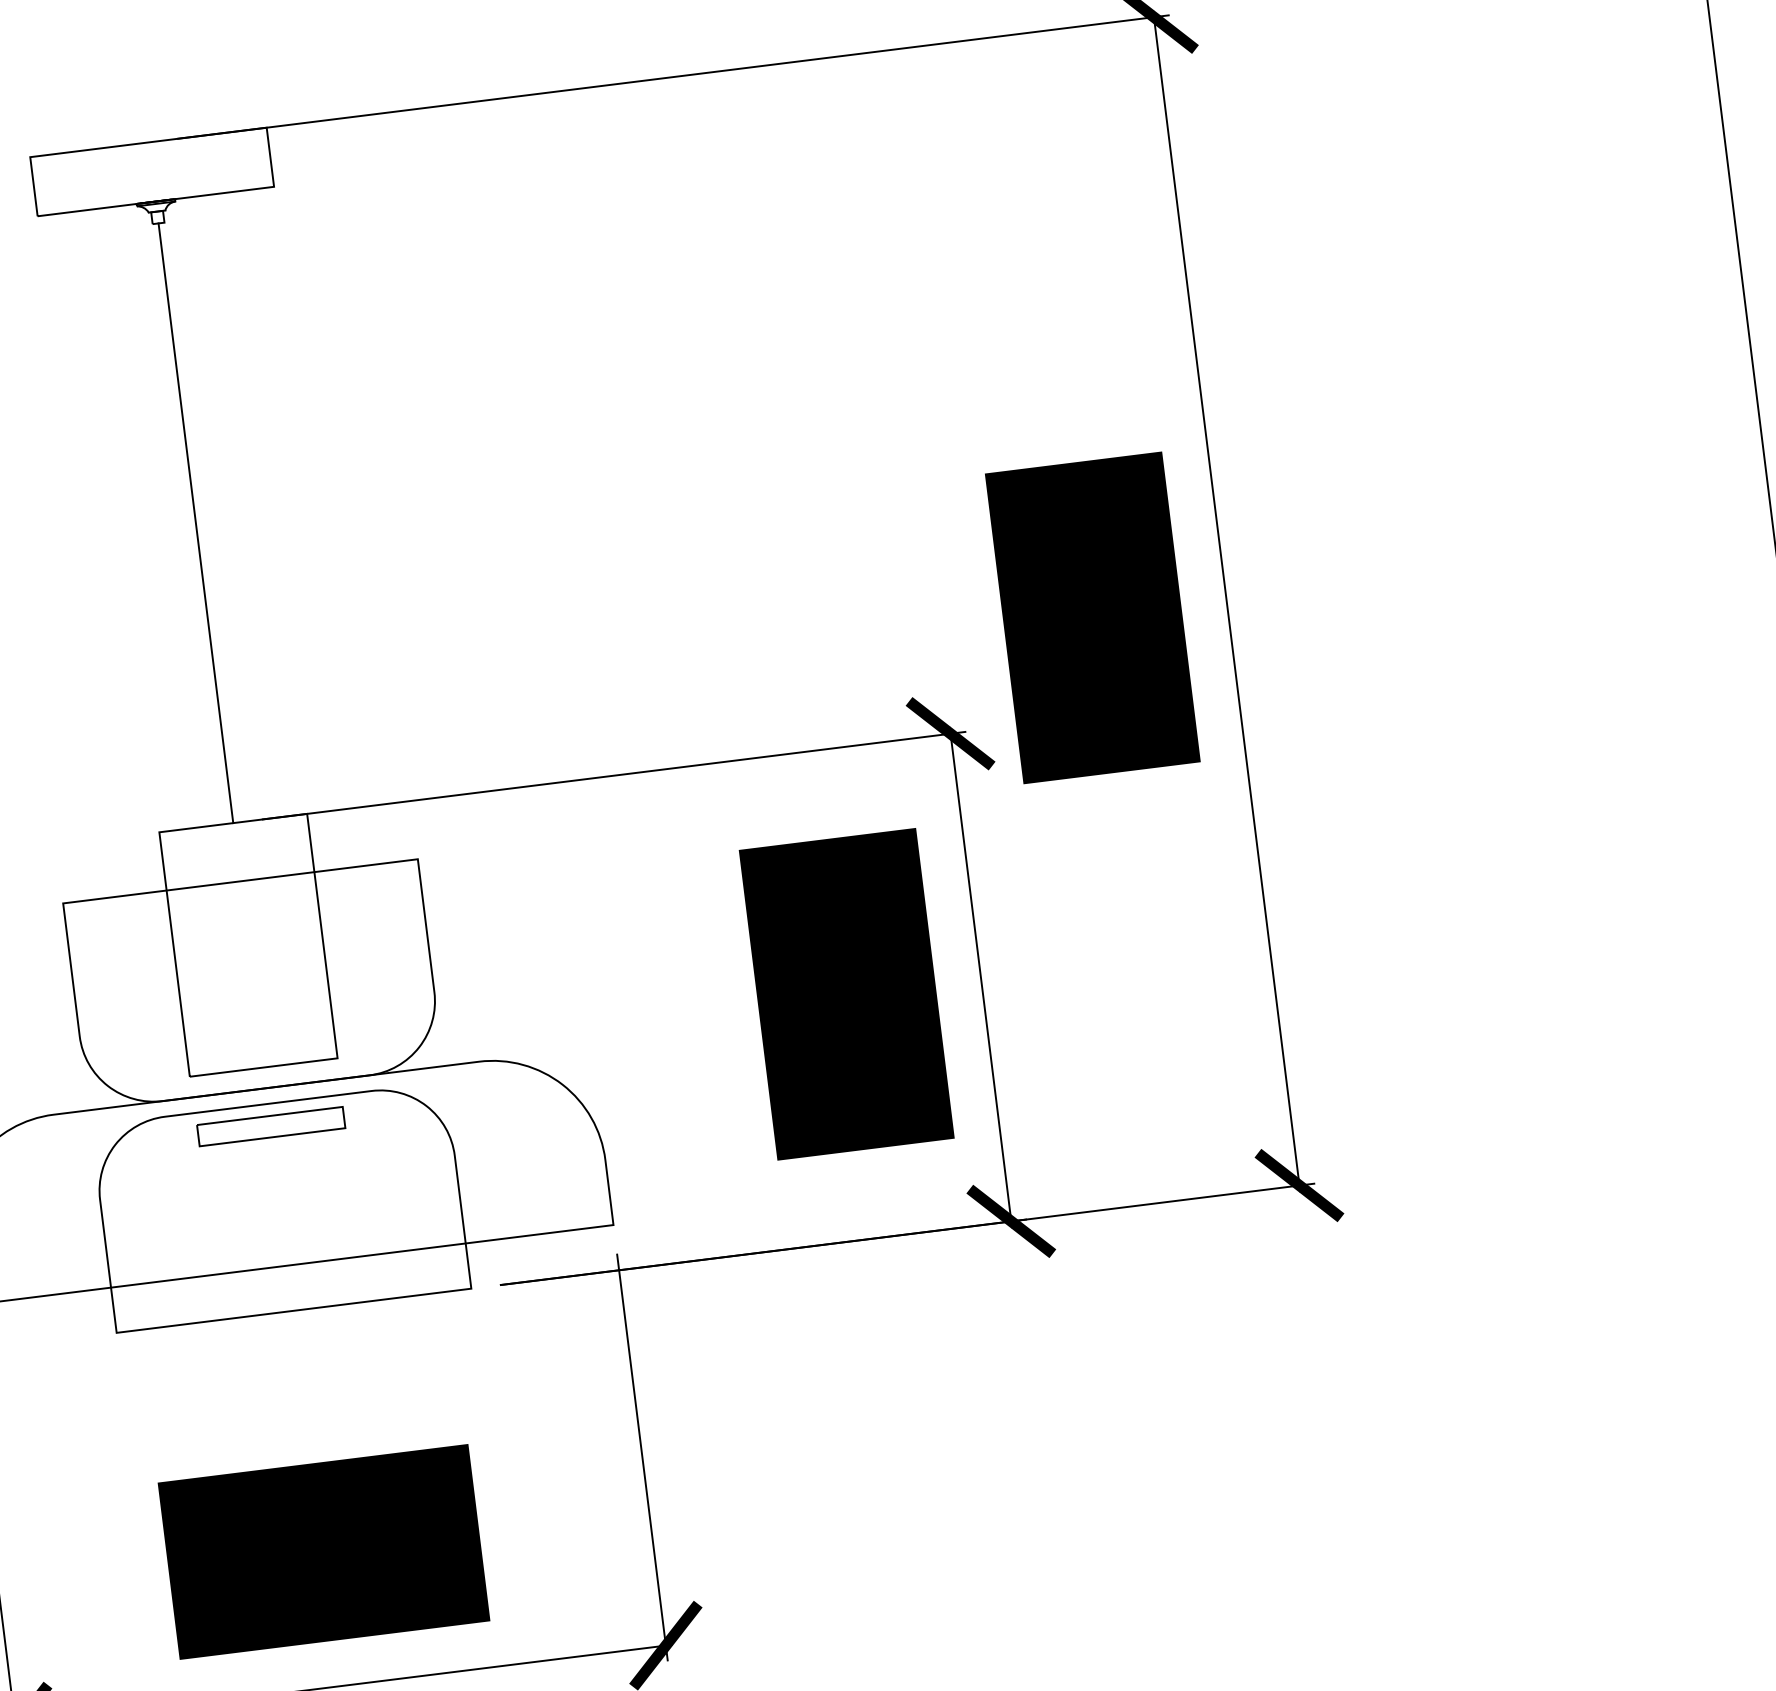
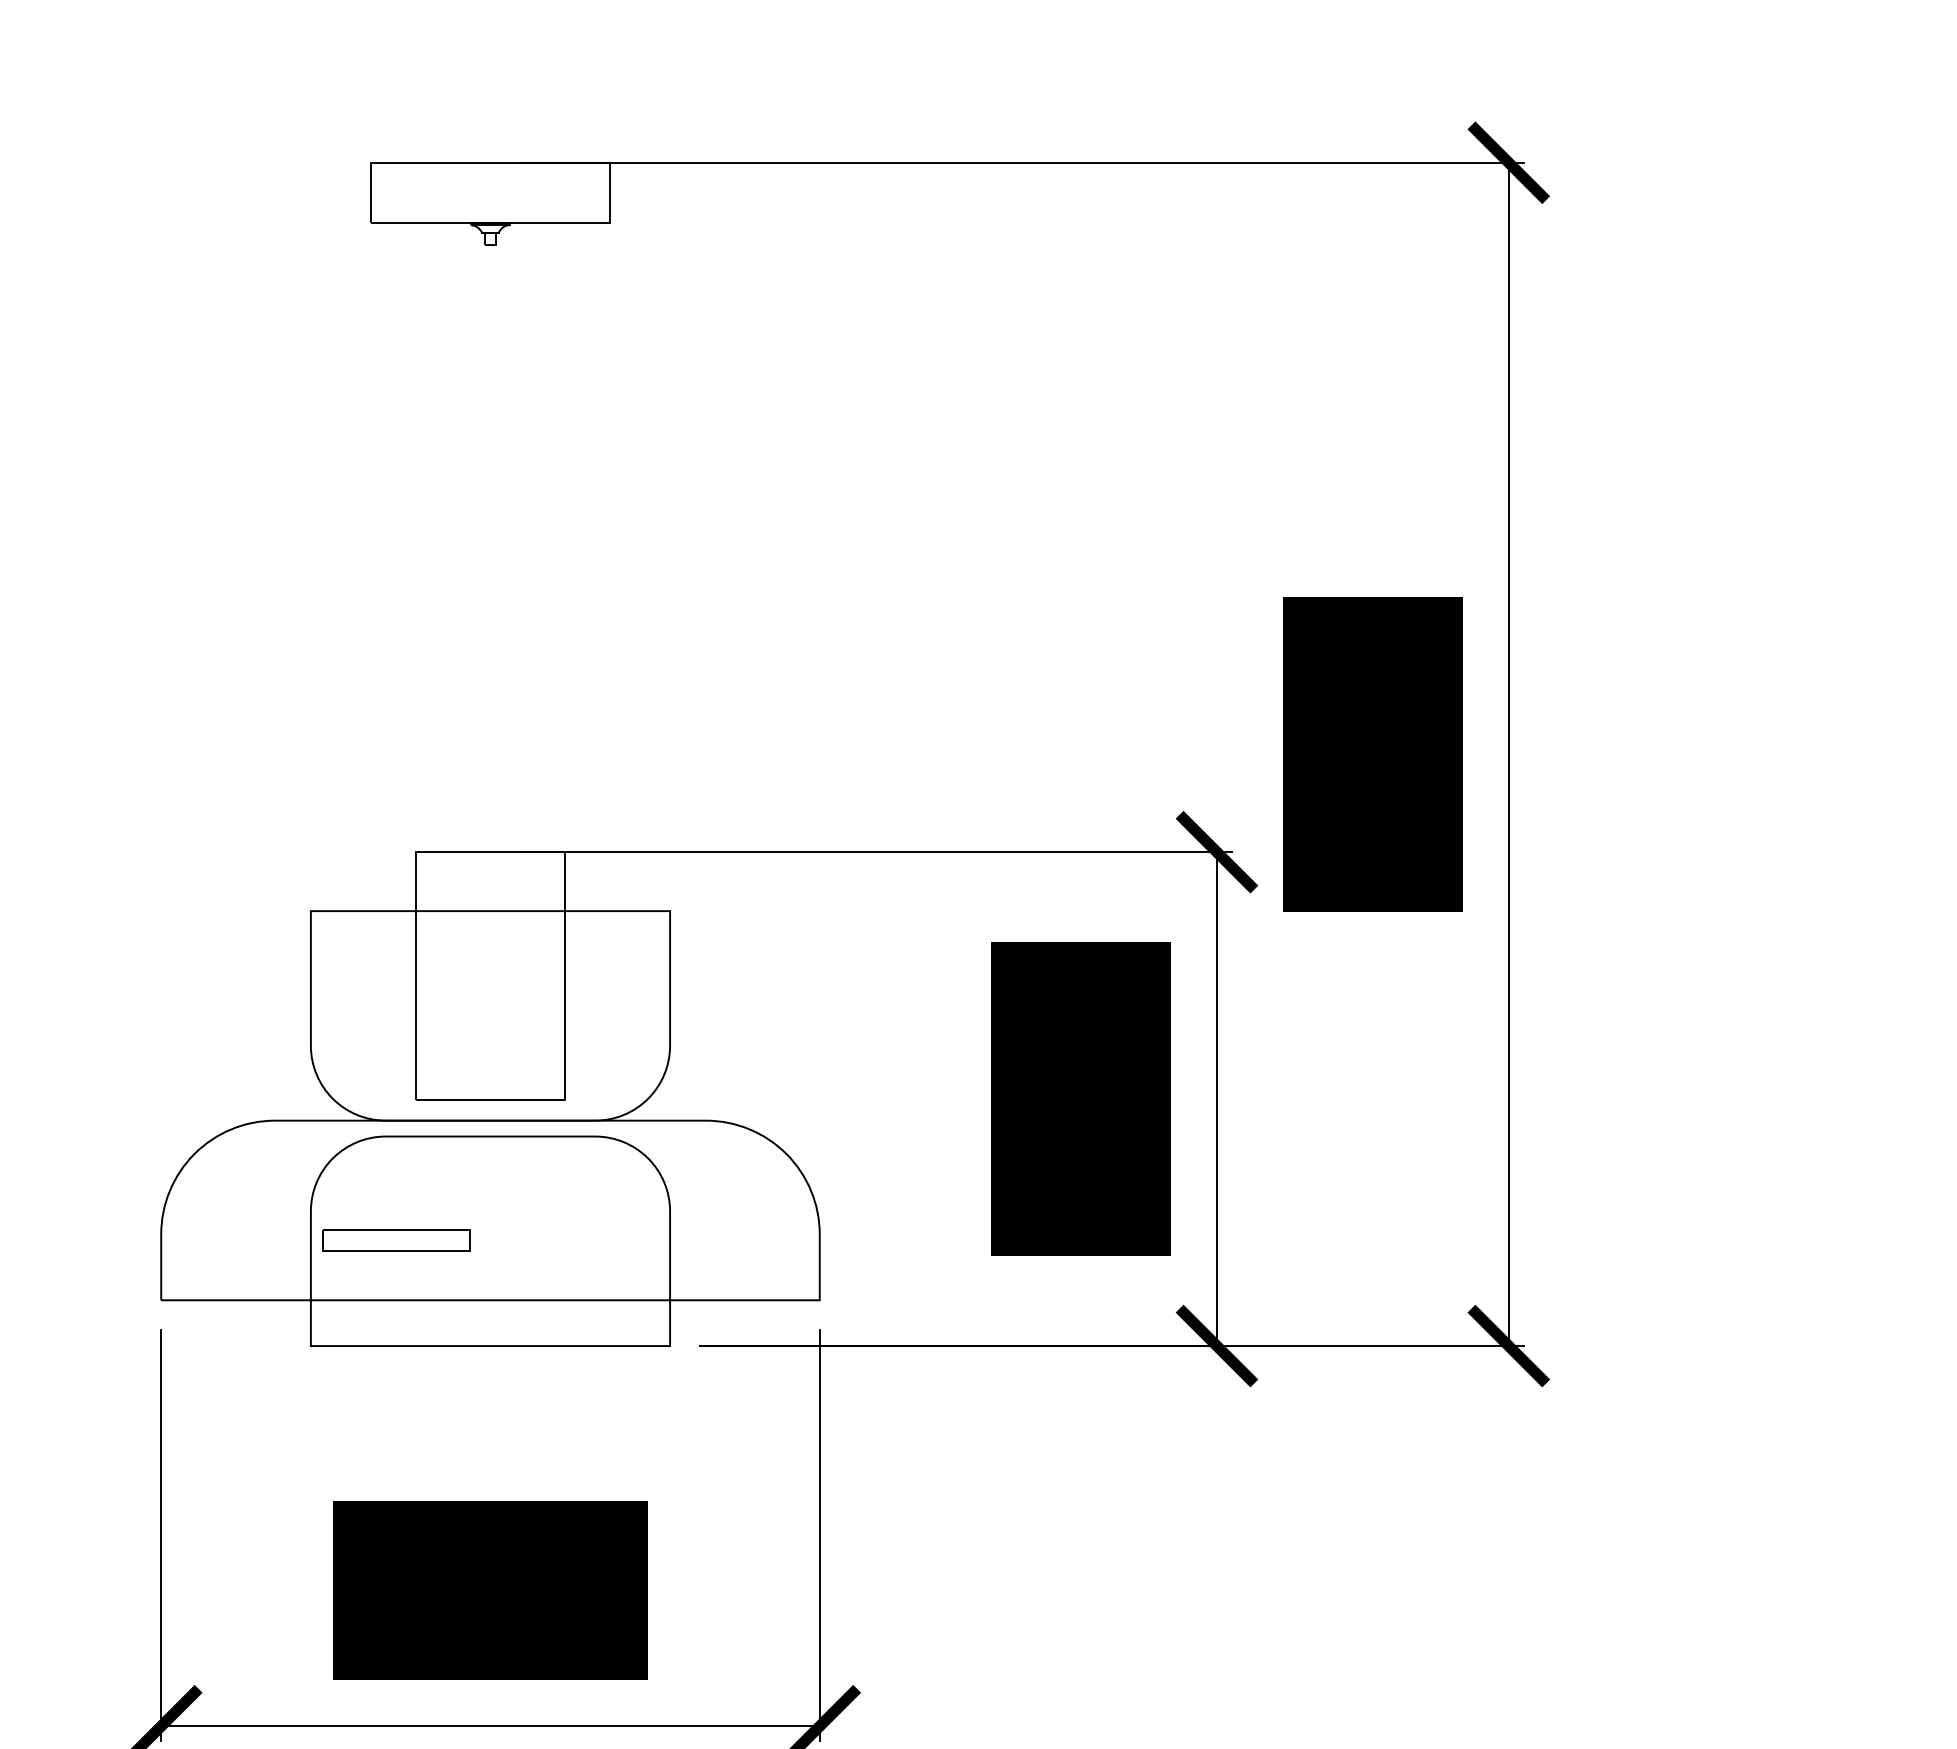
line: (195, 523) -> (490, 548), removed
part: (271, 1126) -> (396, 1240), moved

